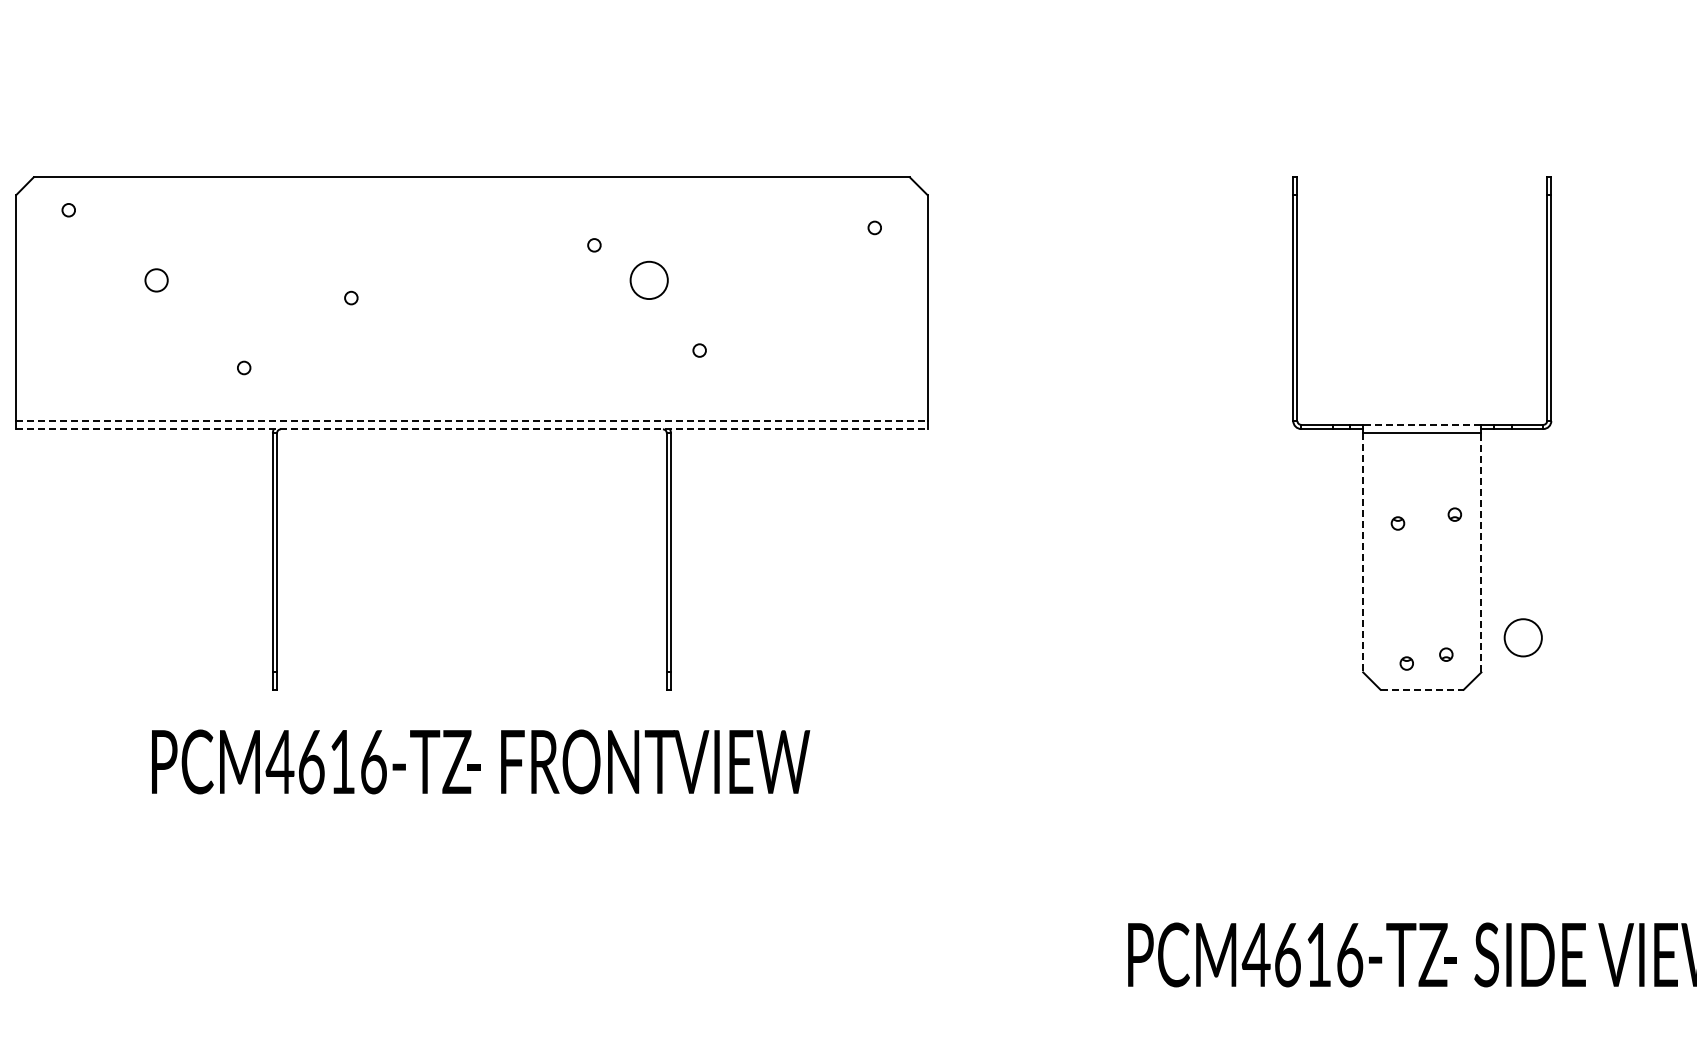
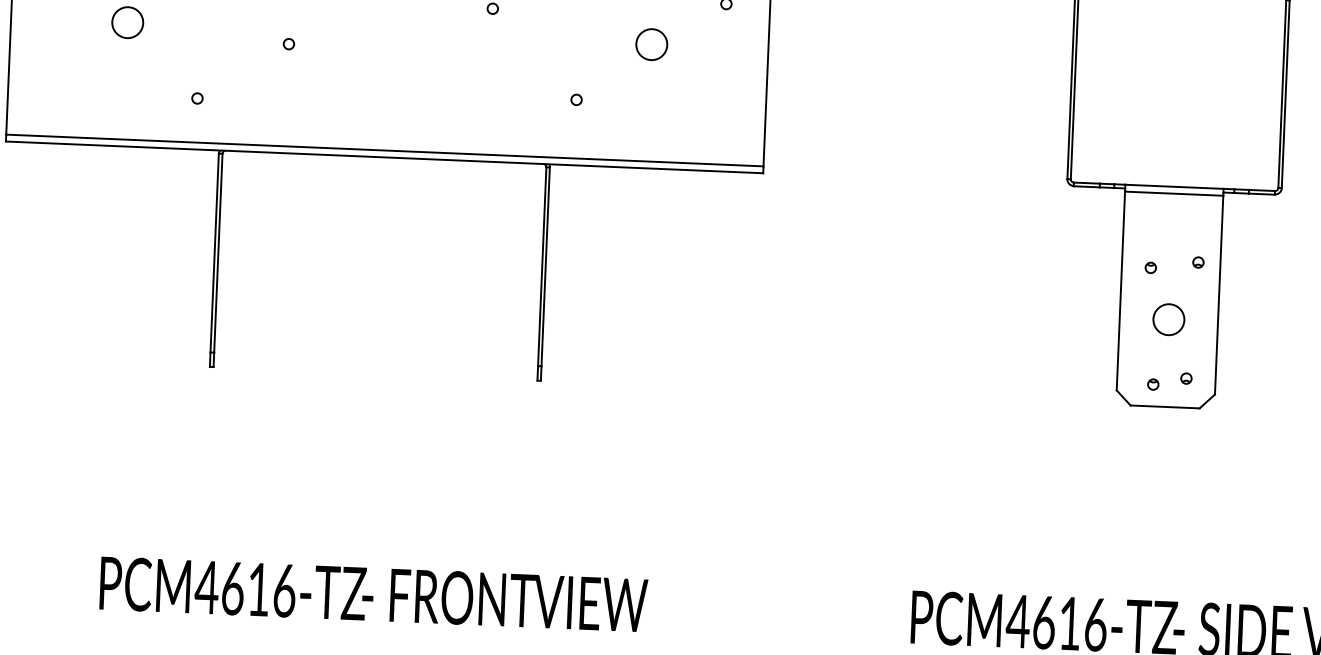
circle: (648, 279) -> (651, 43), moved
circle: (156, 280) -> (127, 22), size x1.67
line: (471, 421) -> (384, 150), dashed -> solid
line: (1421, 424) -> (1173, 186), dashed -> solid
line: (471, 429) -> (384, 157), dashed -> solid
line: (1363, 552) -> (1121, 290), dashed -> solid
line: (1481, 552) -> (1219, 294), dashed -> solid
circle: (1522, 637) -> (1168, 319), moved
line: (1422, 689) -> (1165, 406), dashed -> solid
text: (481, 761) -> (374, 594), moved

